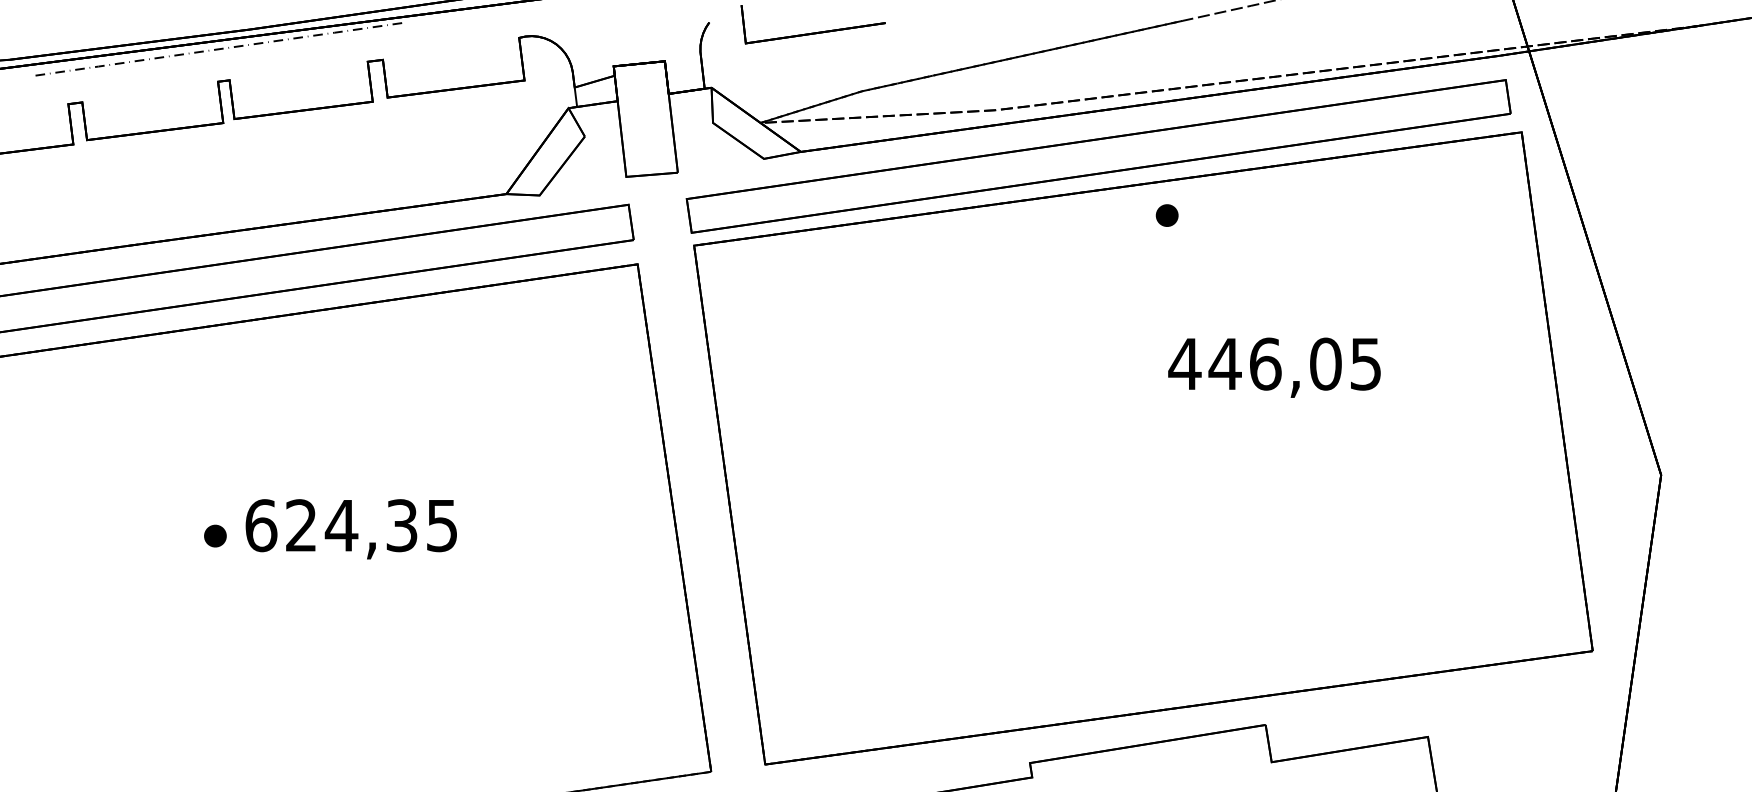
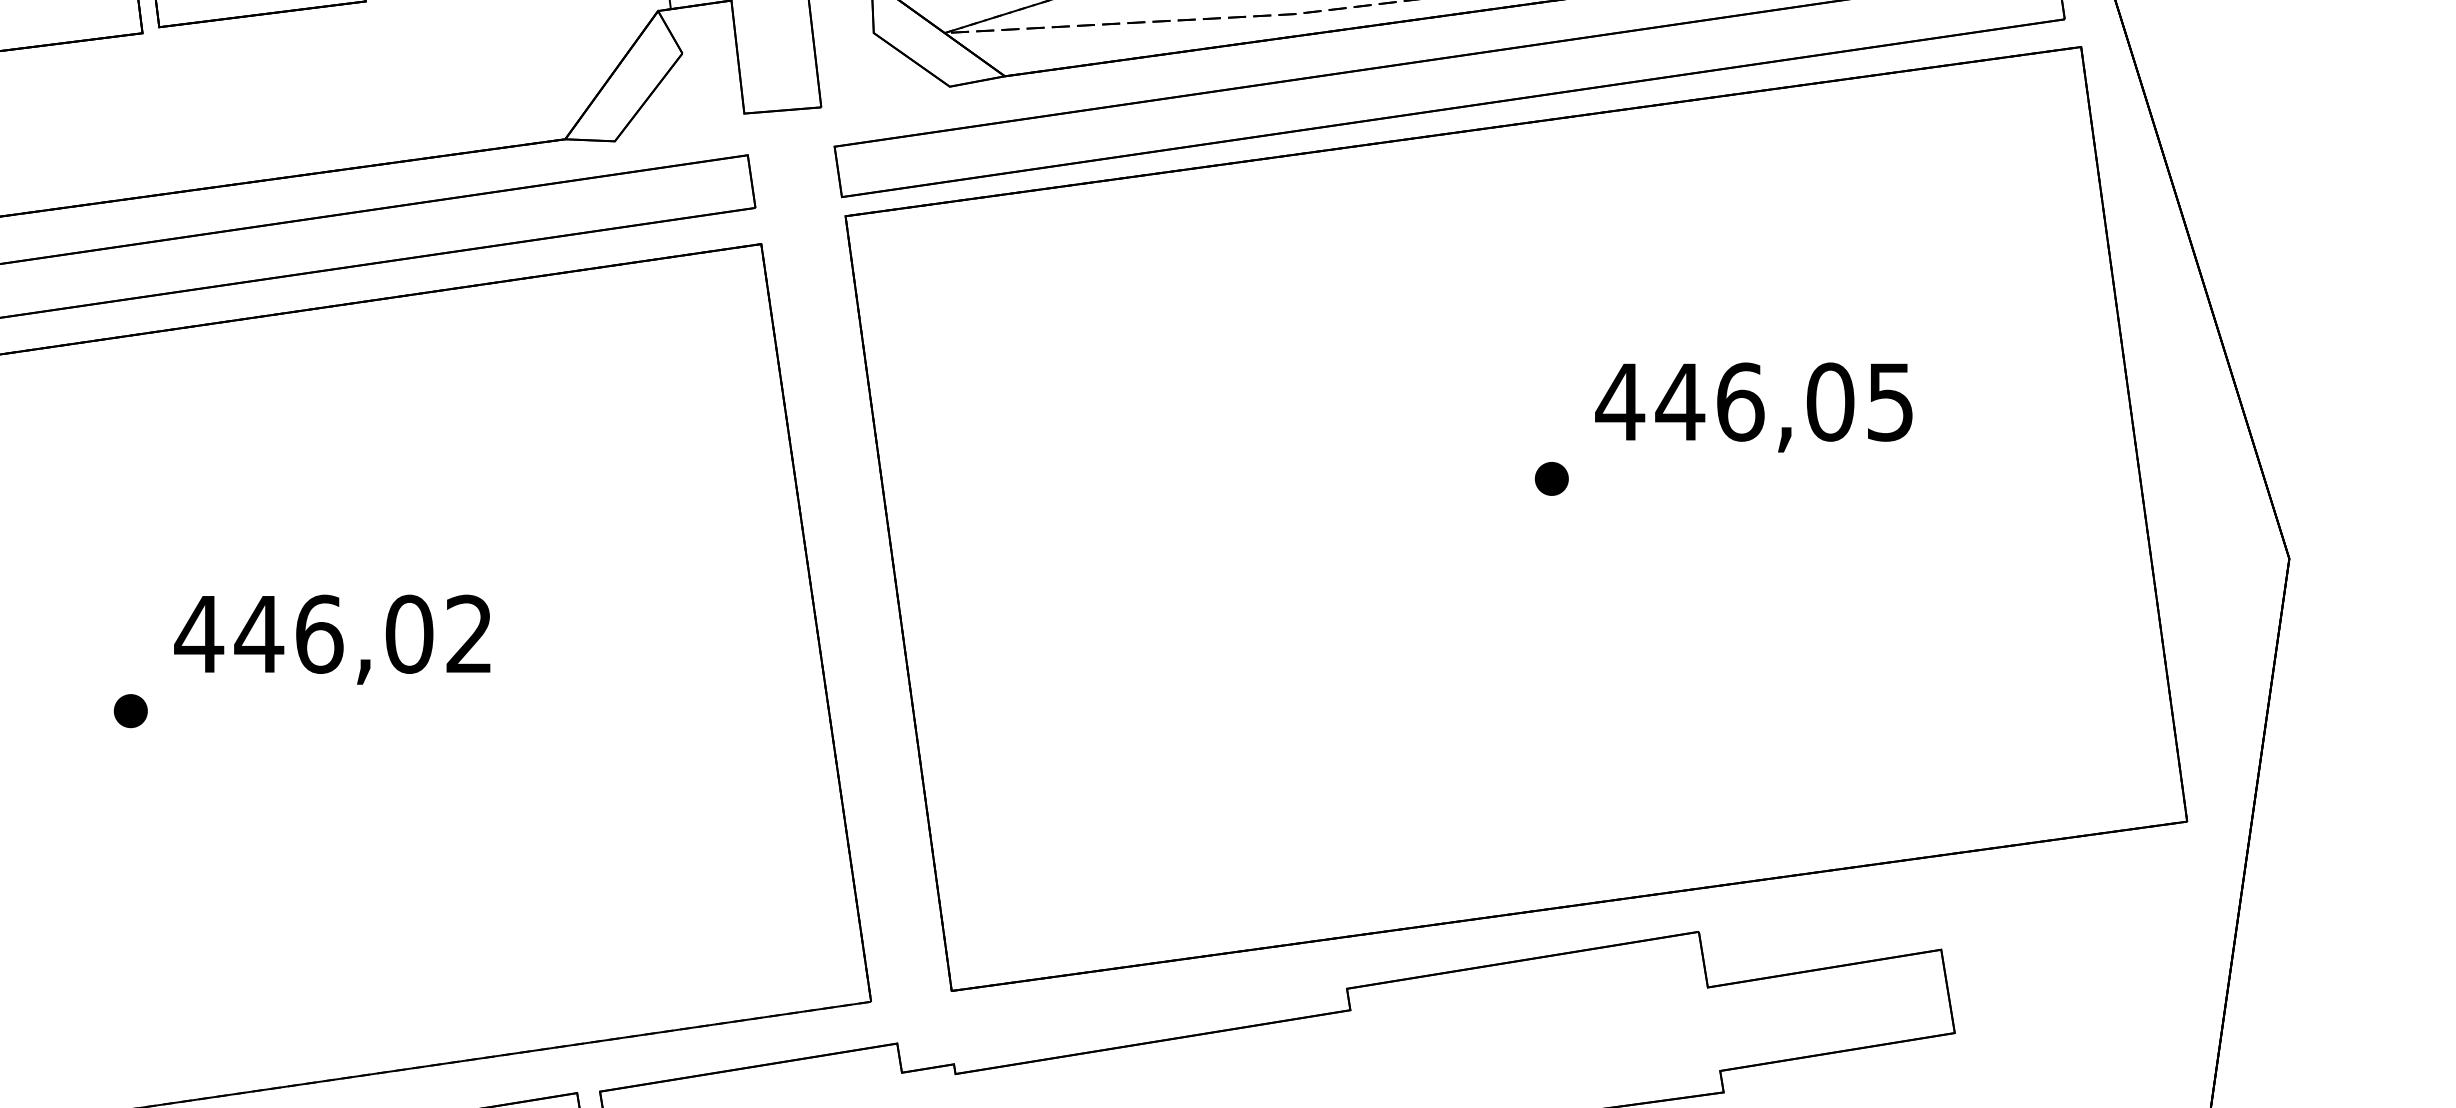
part: (1166, 215) -> (1550, 478), moved
text: (1274, 367) -> (1753, 407), moved
text: (350, 525) -> (332, 634), 624,35 -> 446,02
part: (215, 535) -> (130, 710), moved

